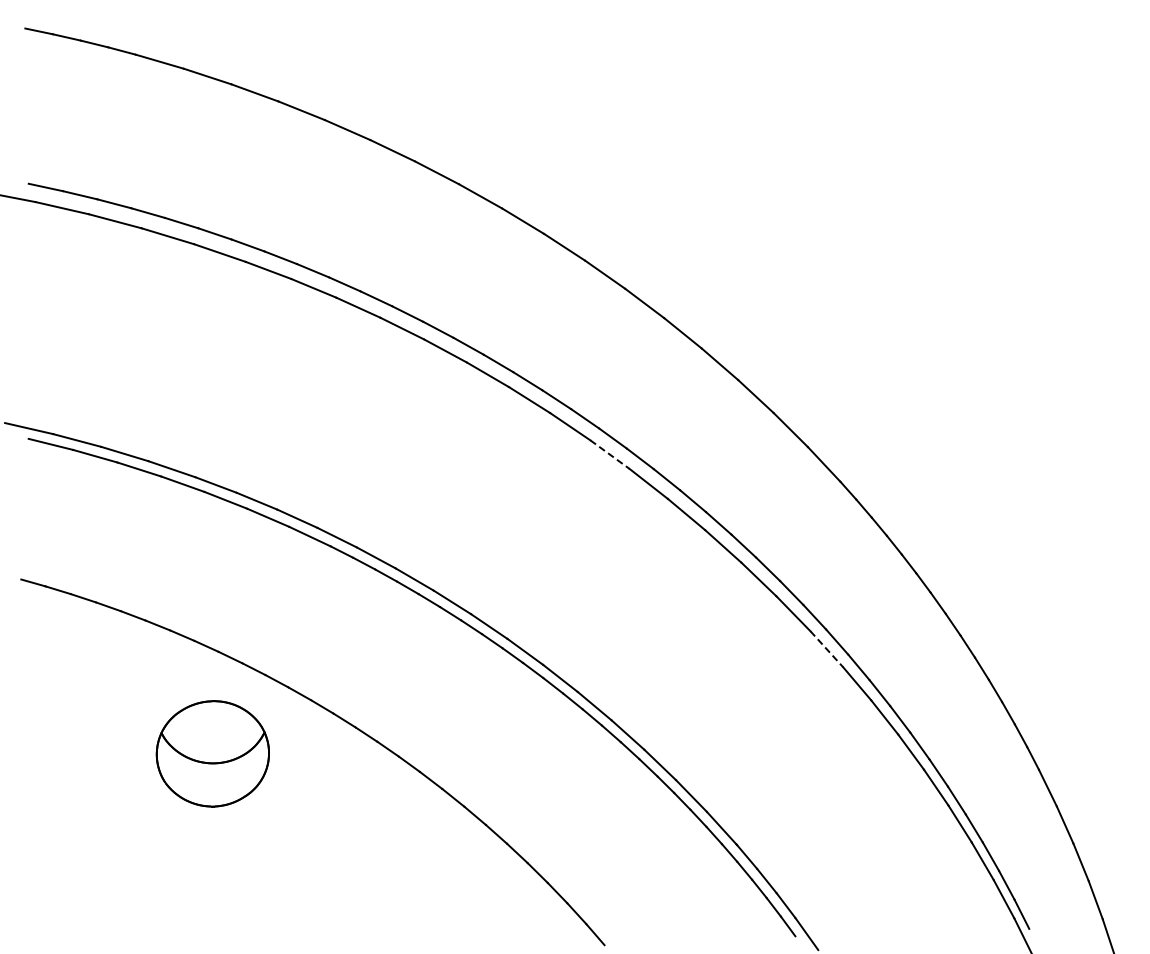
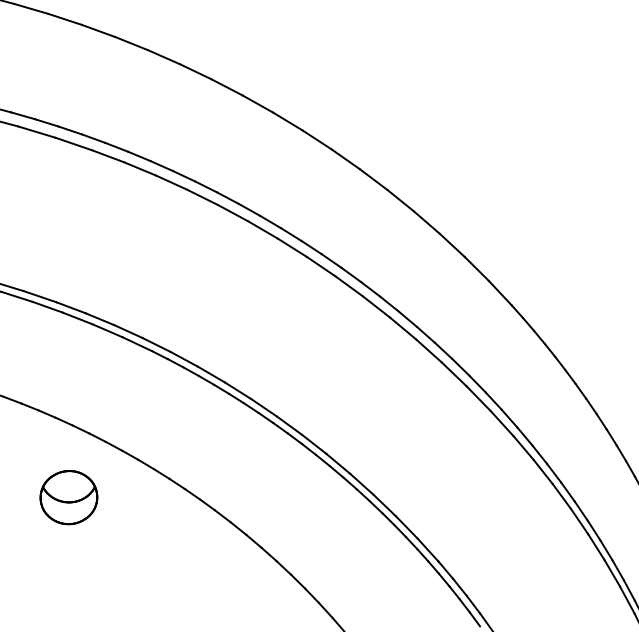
line: (610, 454) -> (349, 286), dashed -> solid
line: (827, 649) -> (502, 423), dashed -> solid
part: (213, 753) -> (69, 497), size x0.71

